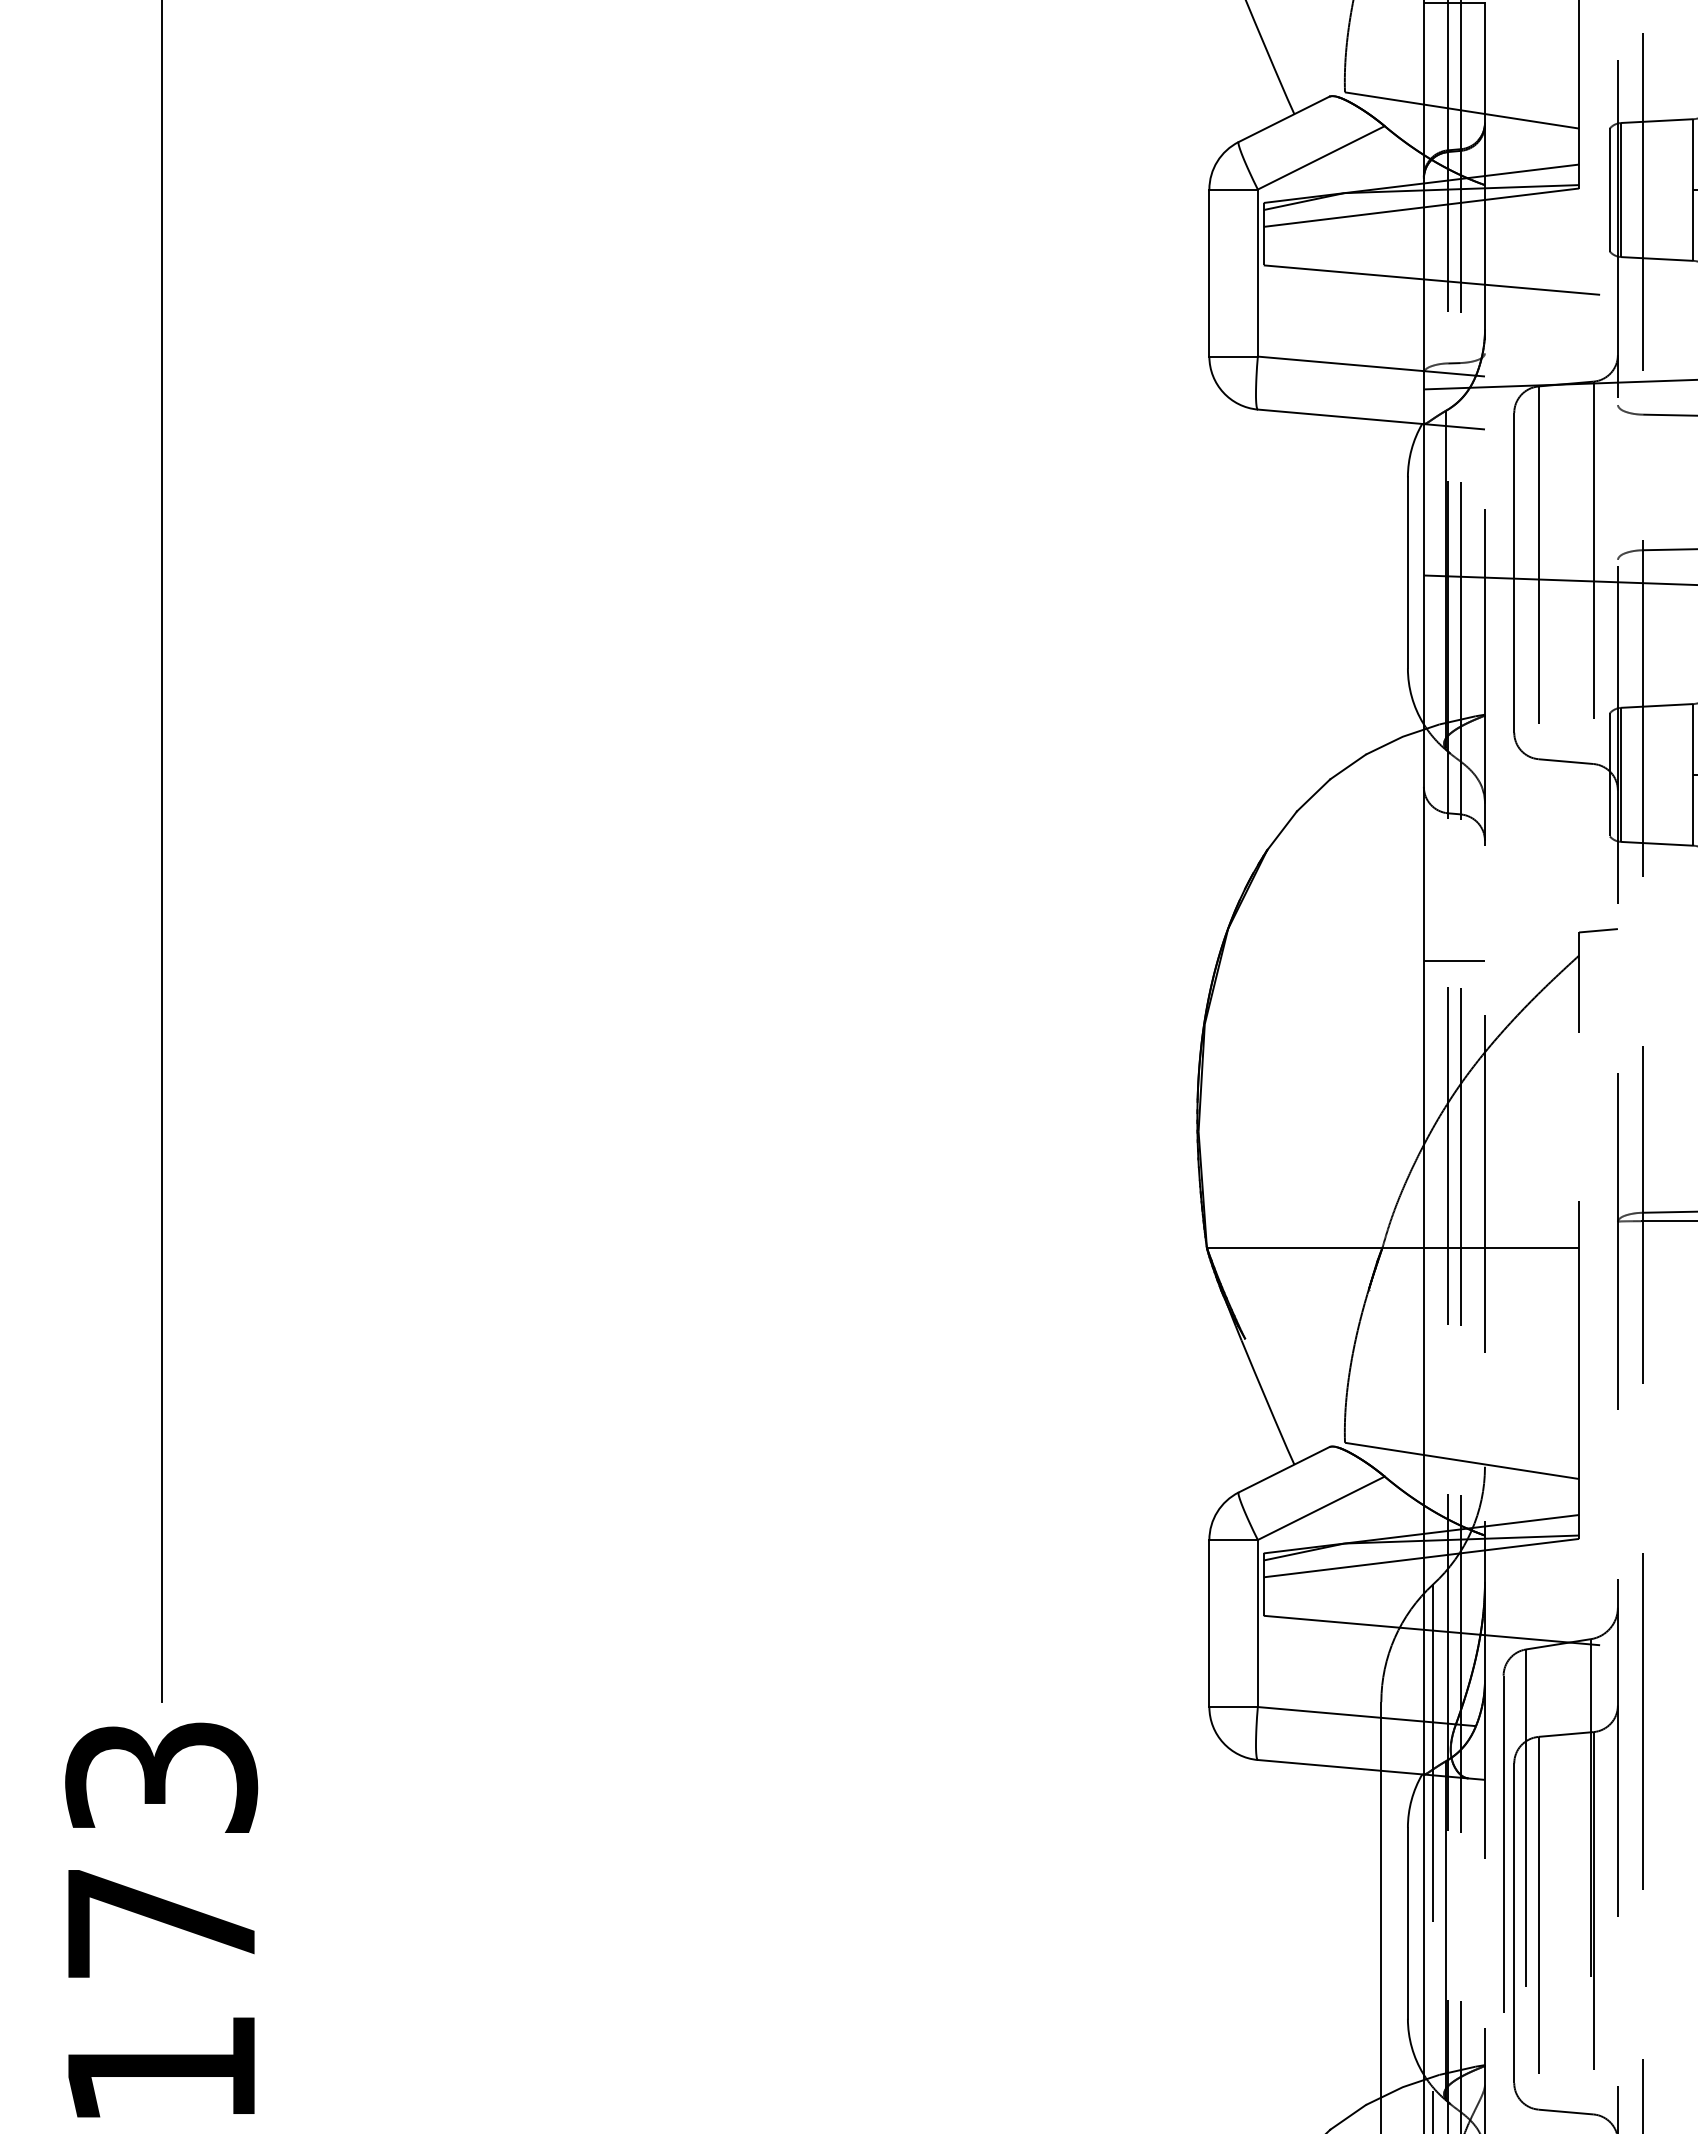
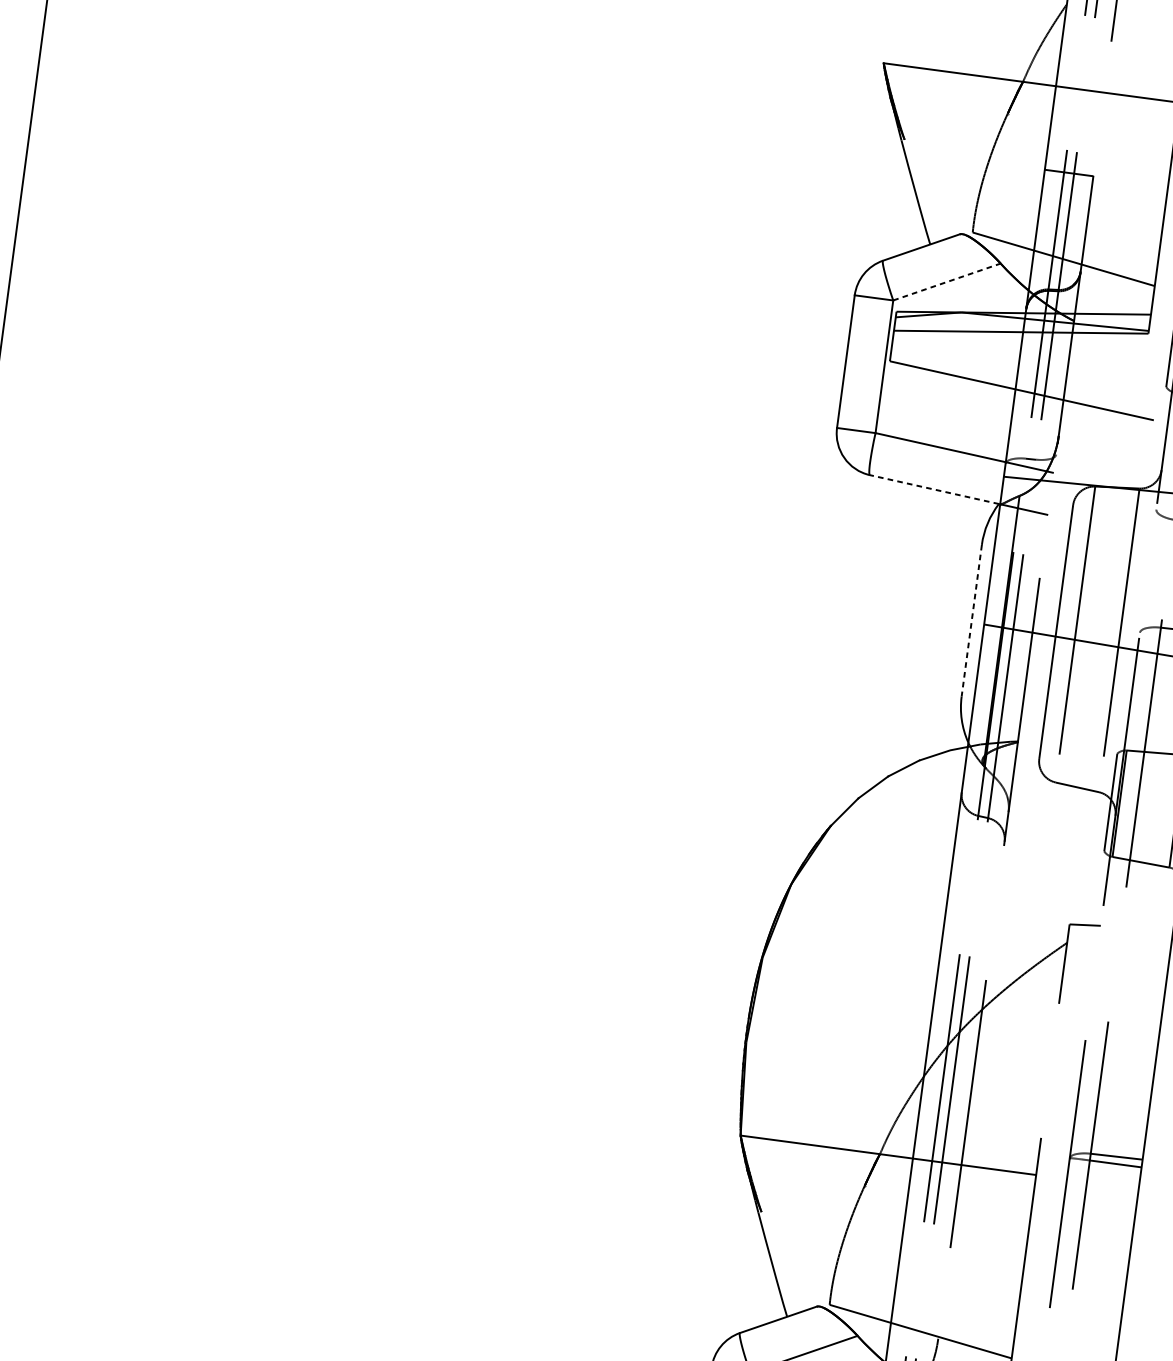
line: (1321, 157) -> (947, 281), solid -> dashed
line: (1340, 416) -> (934, 489), solid -> dashed
line: (1407, 573) -> (971, 621), solid -> dashed
line: (1454, 960) -> (967, 933), removed

